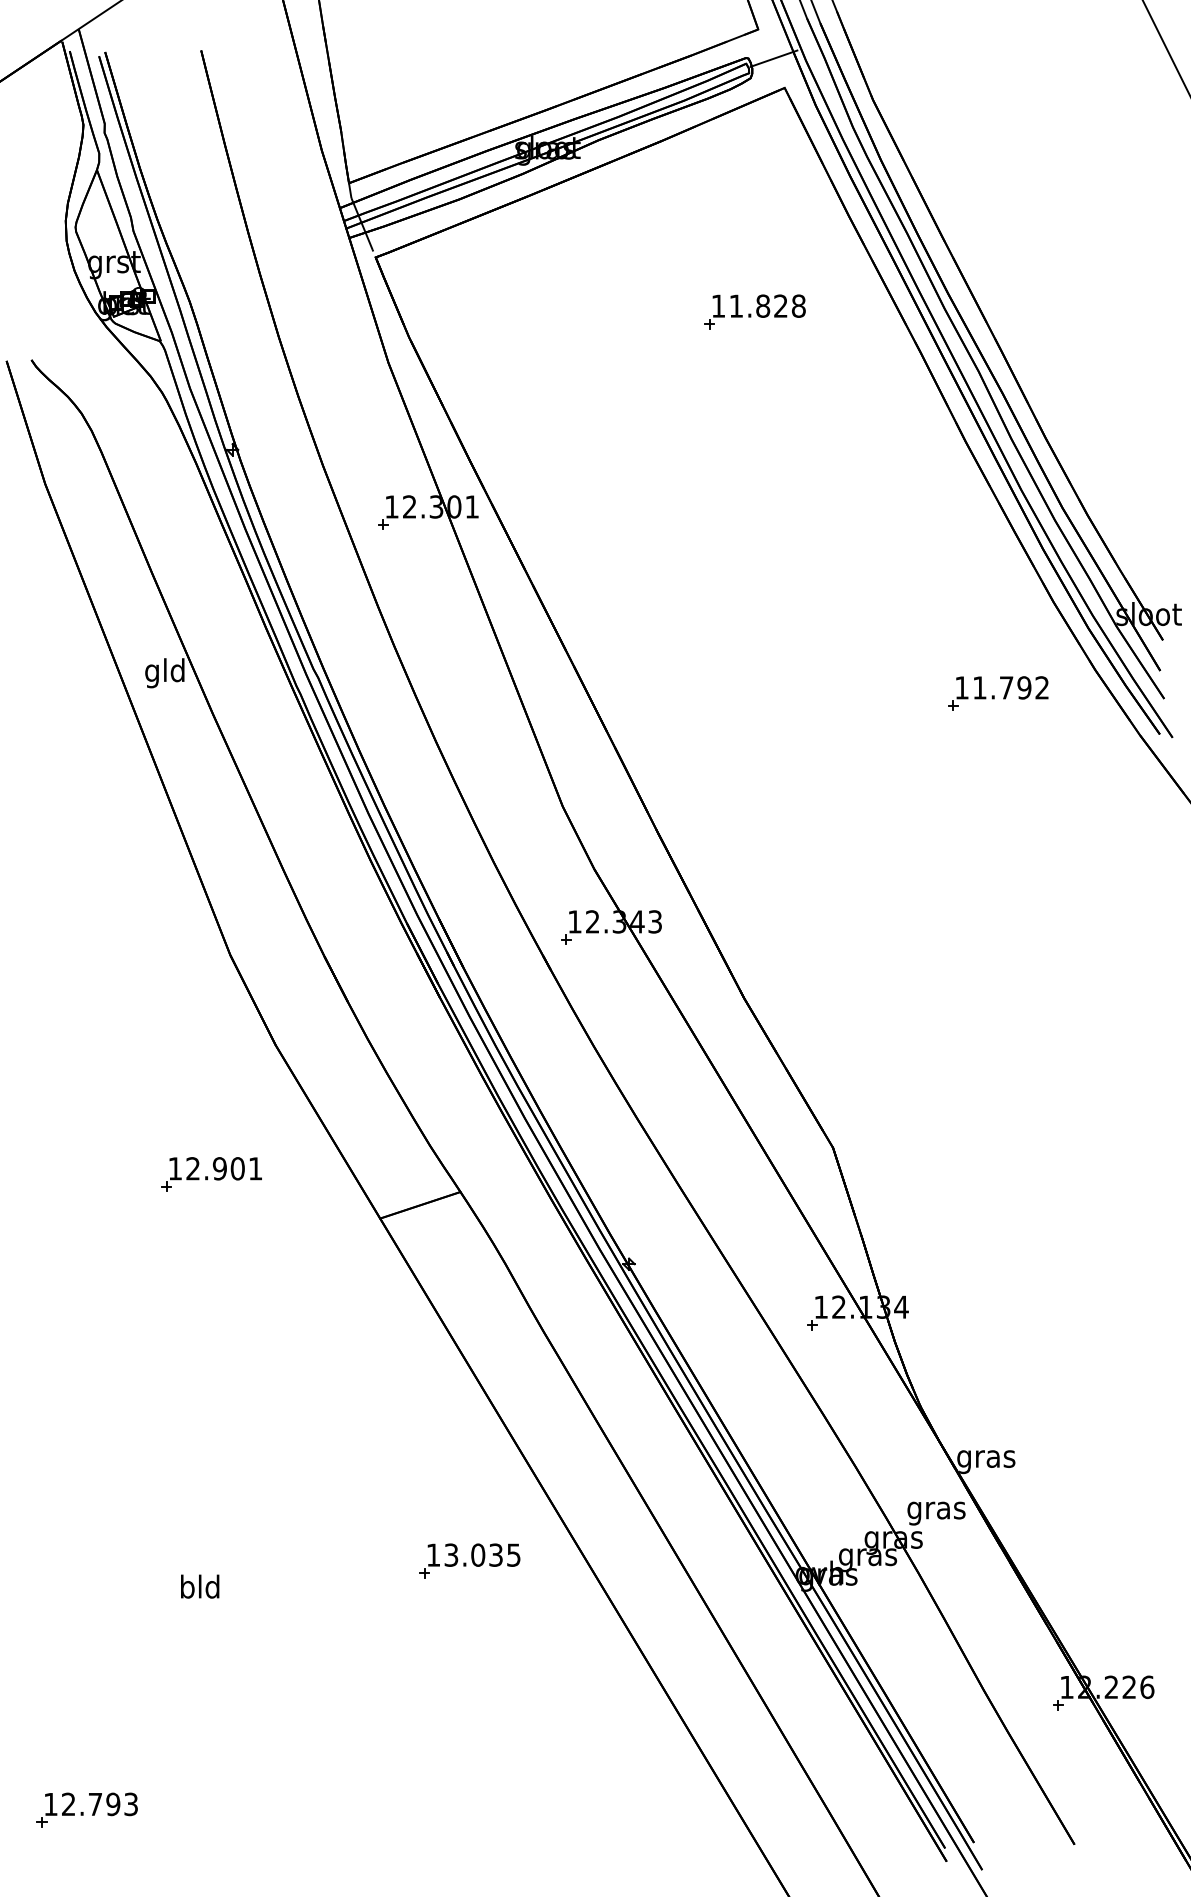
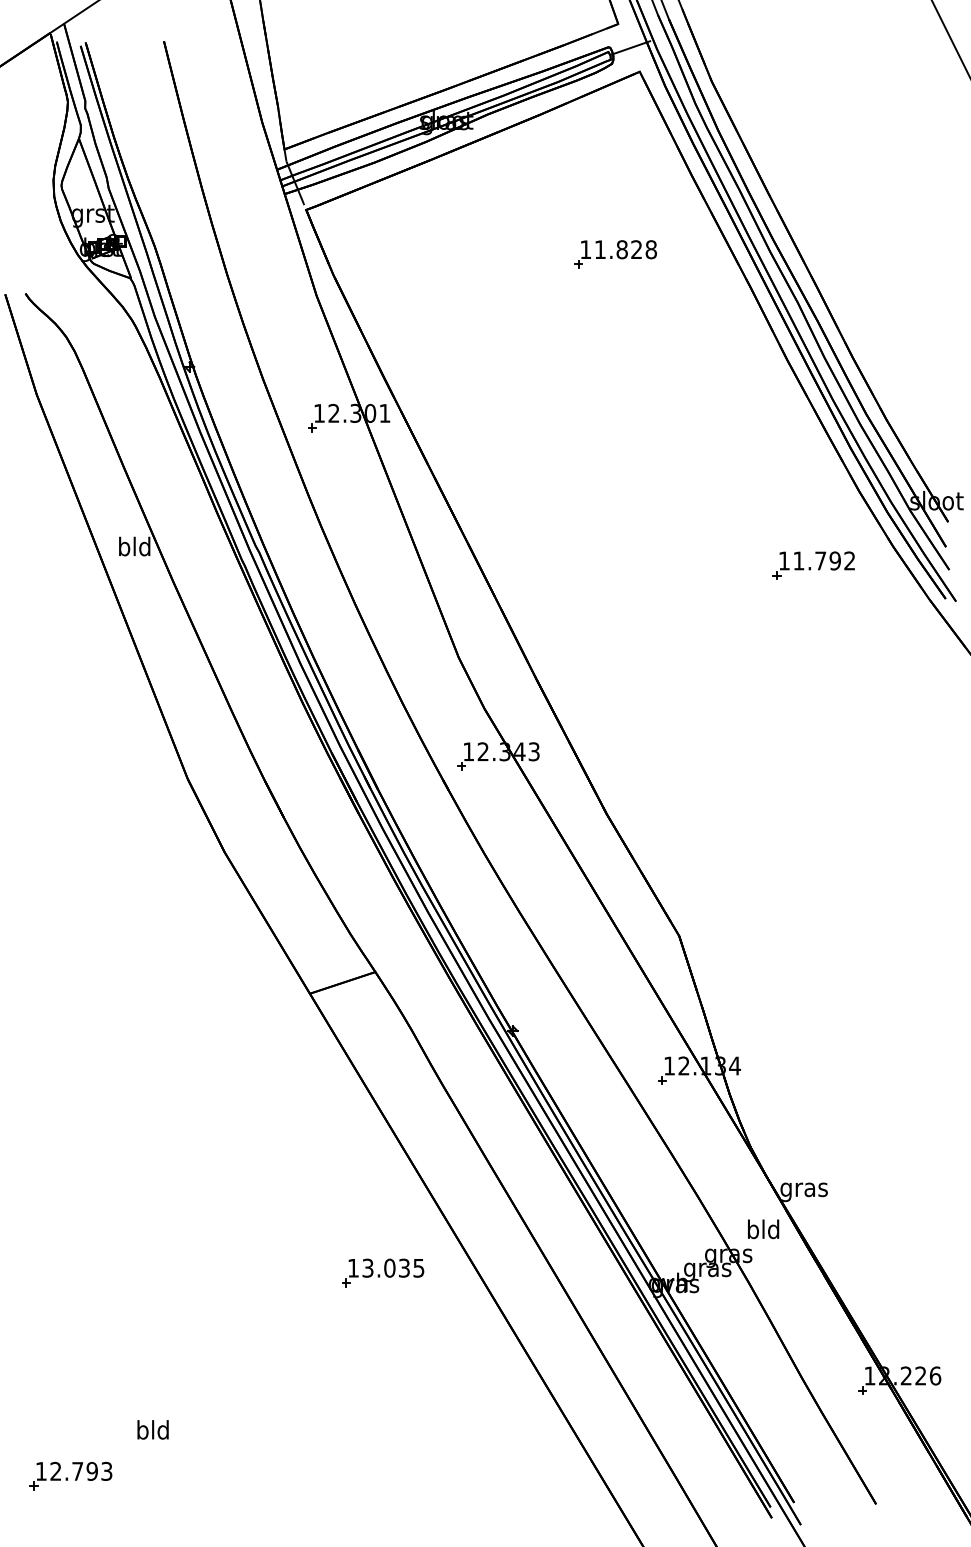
text: (152, 672) -> (124, 548), gld -> bld
part: (211, 1174) -> (172, 957), removed
text: (936, 1510) -> (763, 1231), gras -> bld
text: (199, 1586) -> (152, 1429), moved

